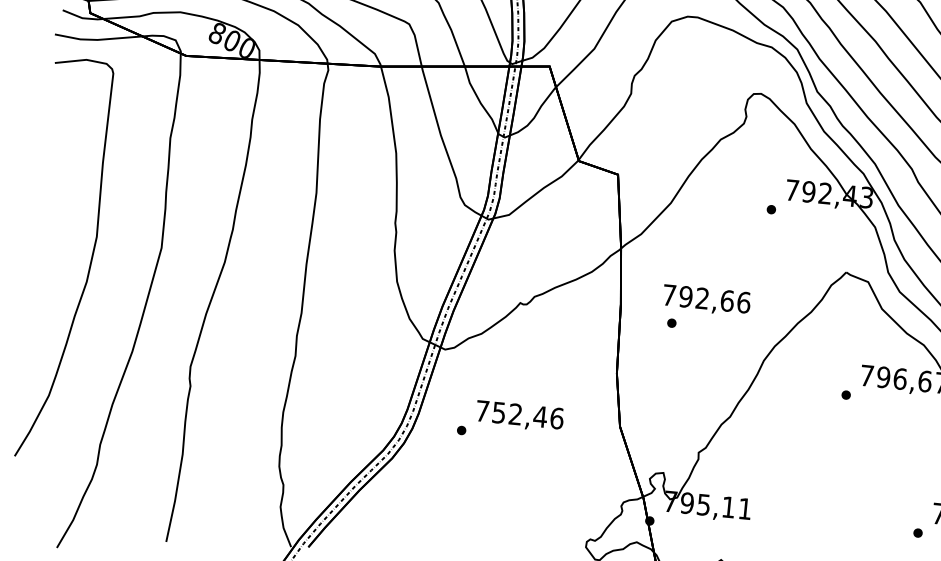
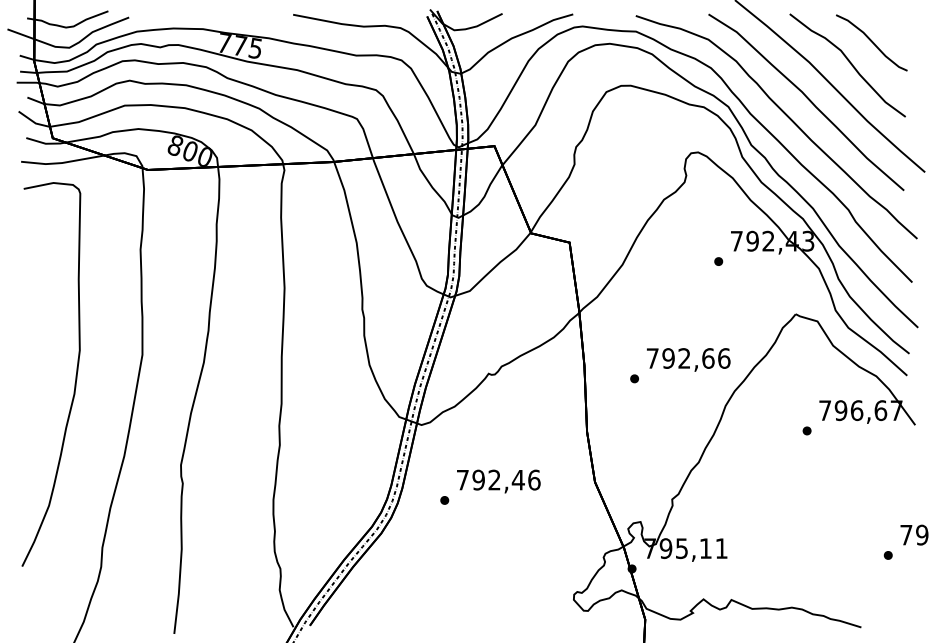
text: (706, 299) -> (688, 359), moved
text: (498, 412) -> (478, 479), 752,46 -> 792,46

